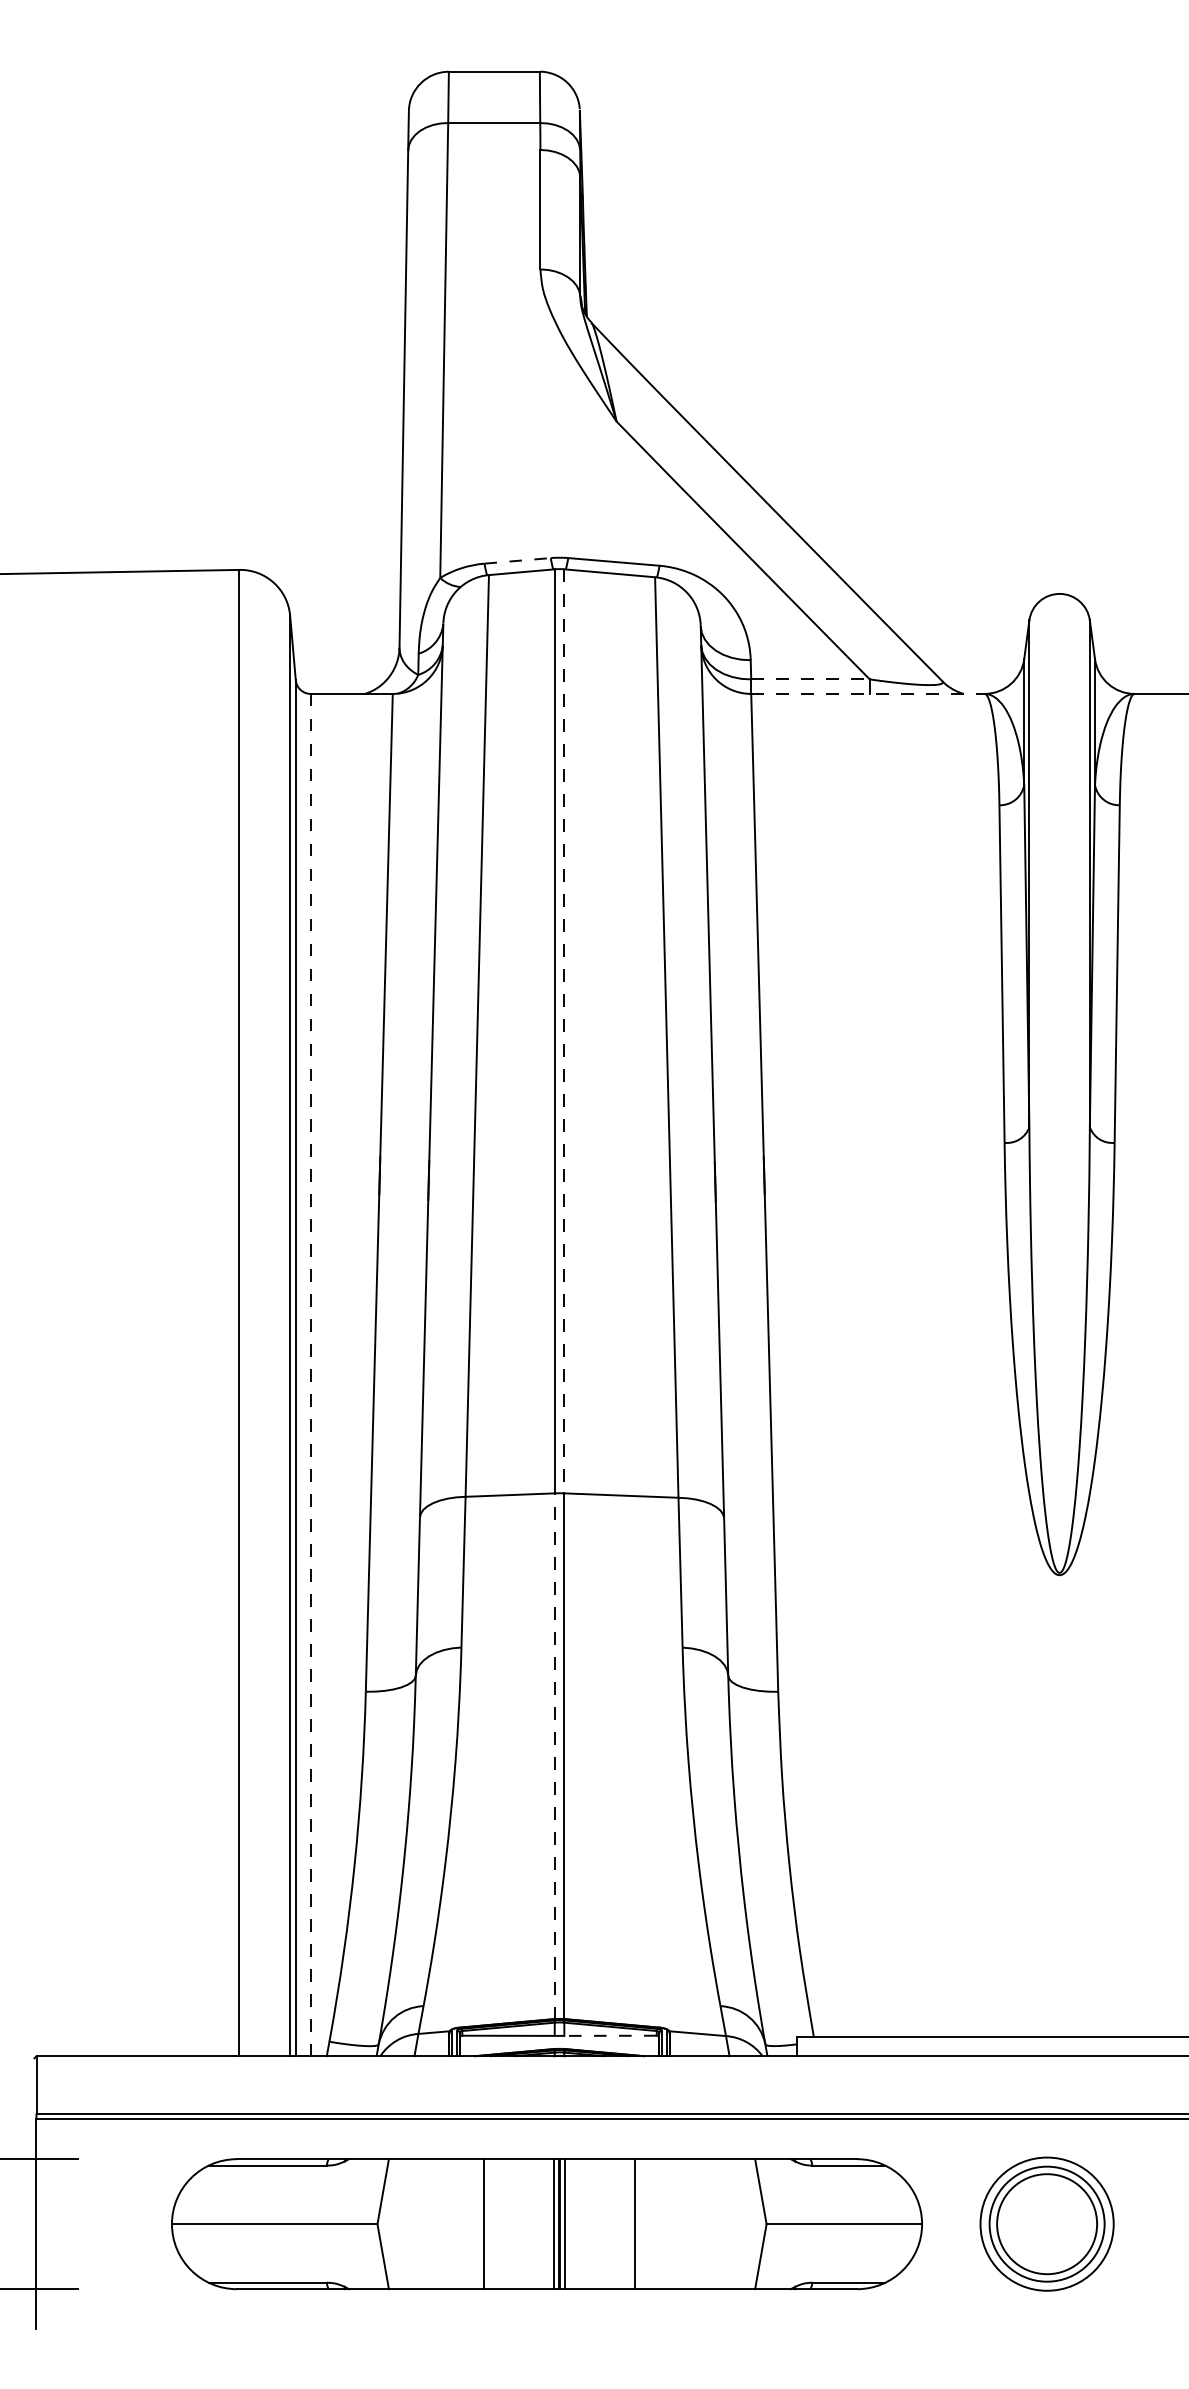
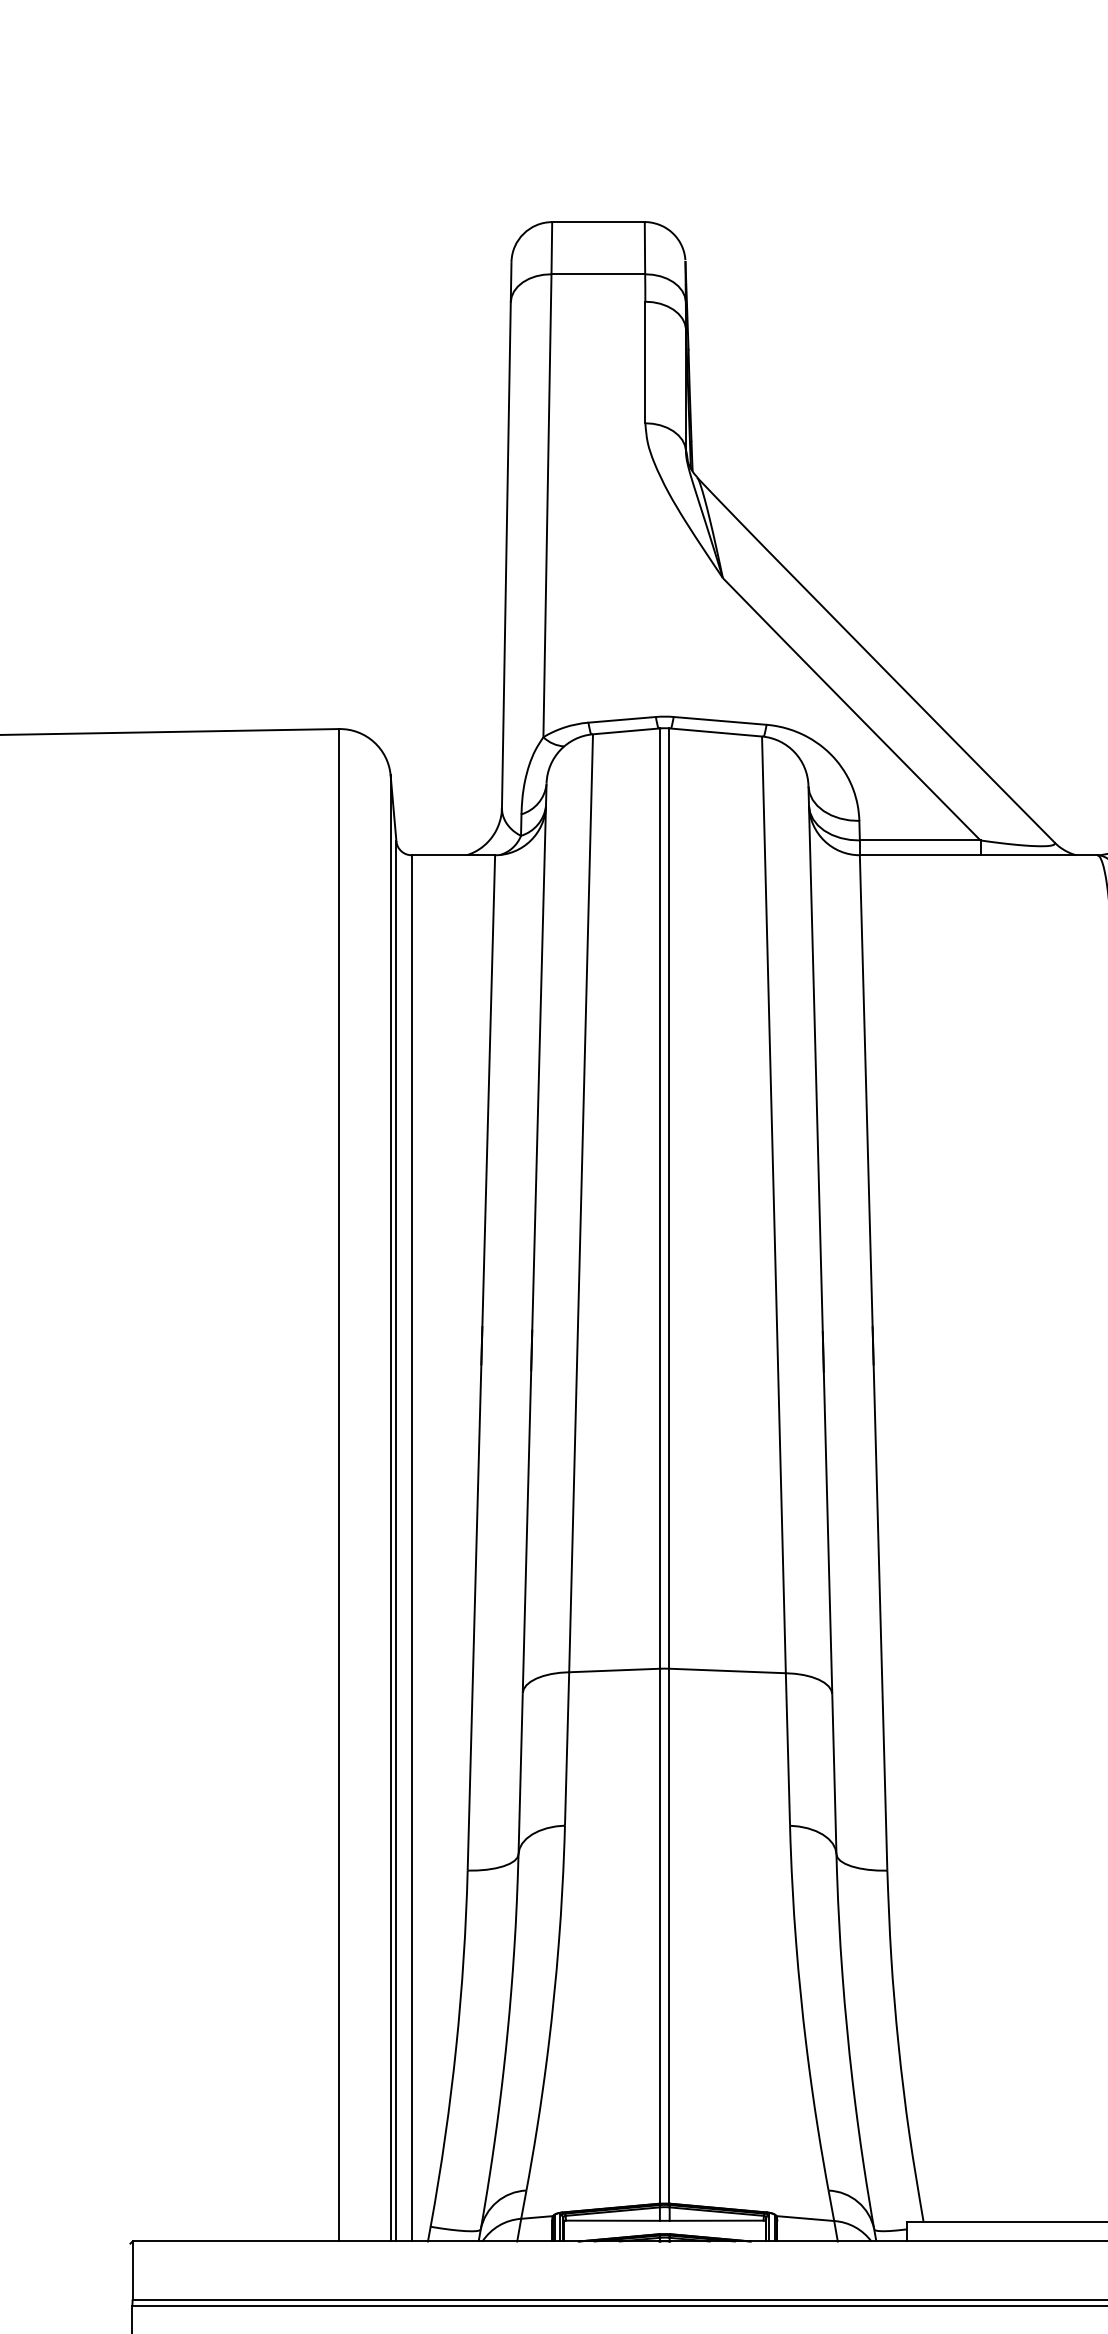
line: (518, 560) -> (623, 719), dashed -> solid
line: (811, 679) -> (921, 840), dashed -> solid
line: (867, 693) -> (978, 854), dashed -> solid
line: (563, 1031) -> (668, 1198), dashed -> solid
line: (310, 1375) -> (411, 1548), dashed -> solid
line: (555, 1755) -> (660, 1935), dashed -> solid
line: (609, 2035) -> (715, 2220), dashed -> solid

